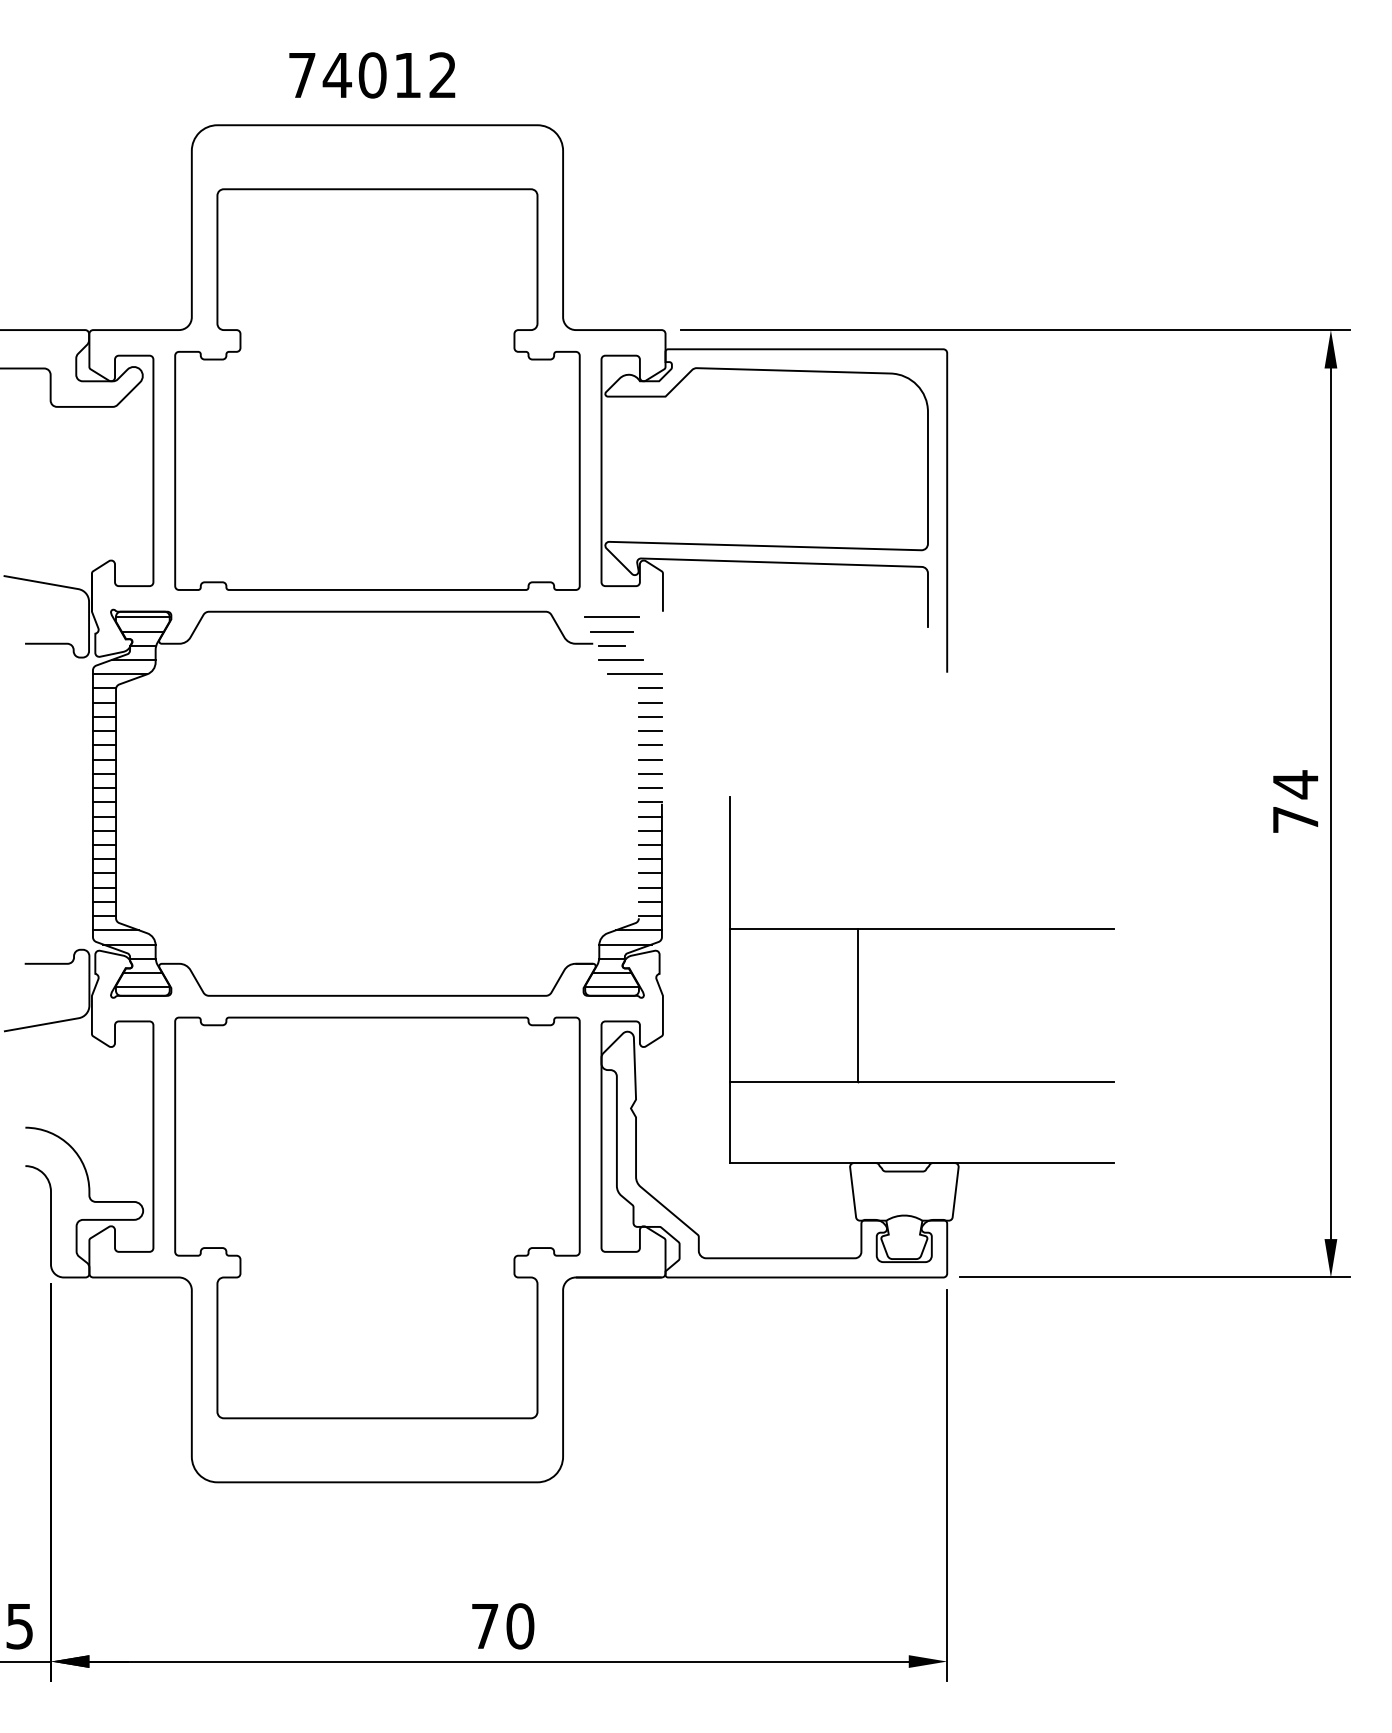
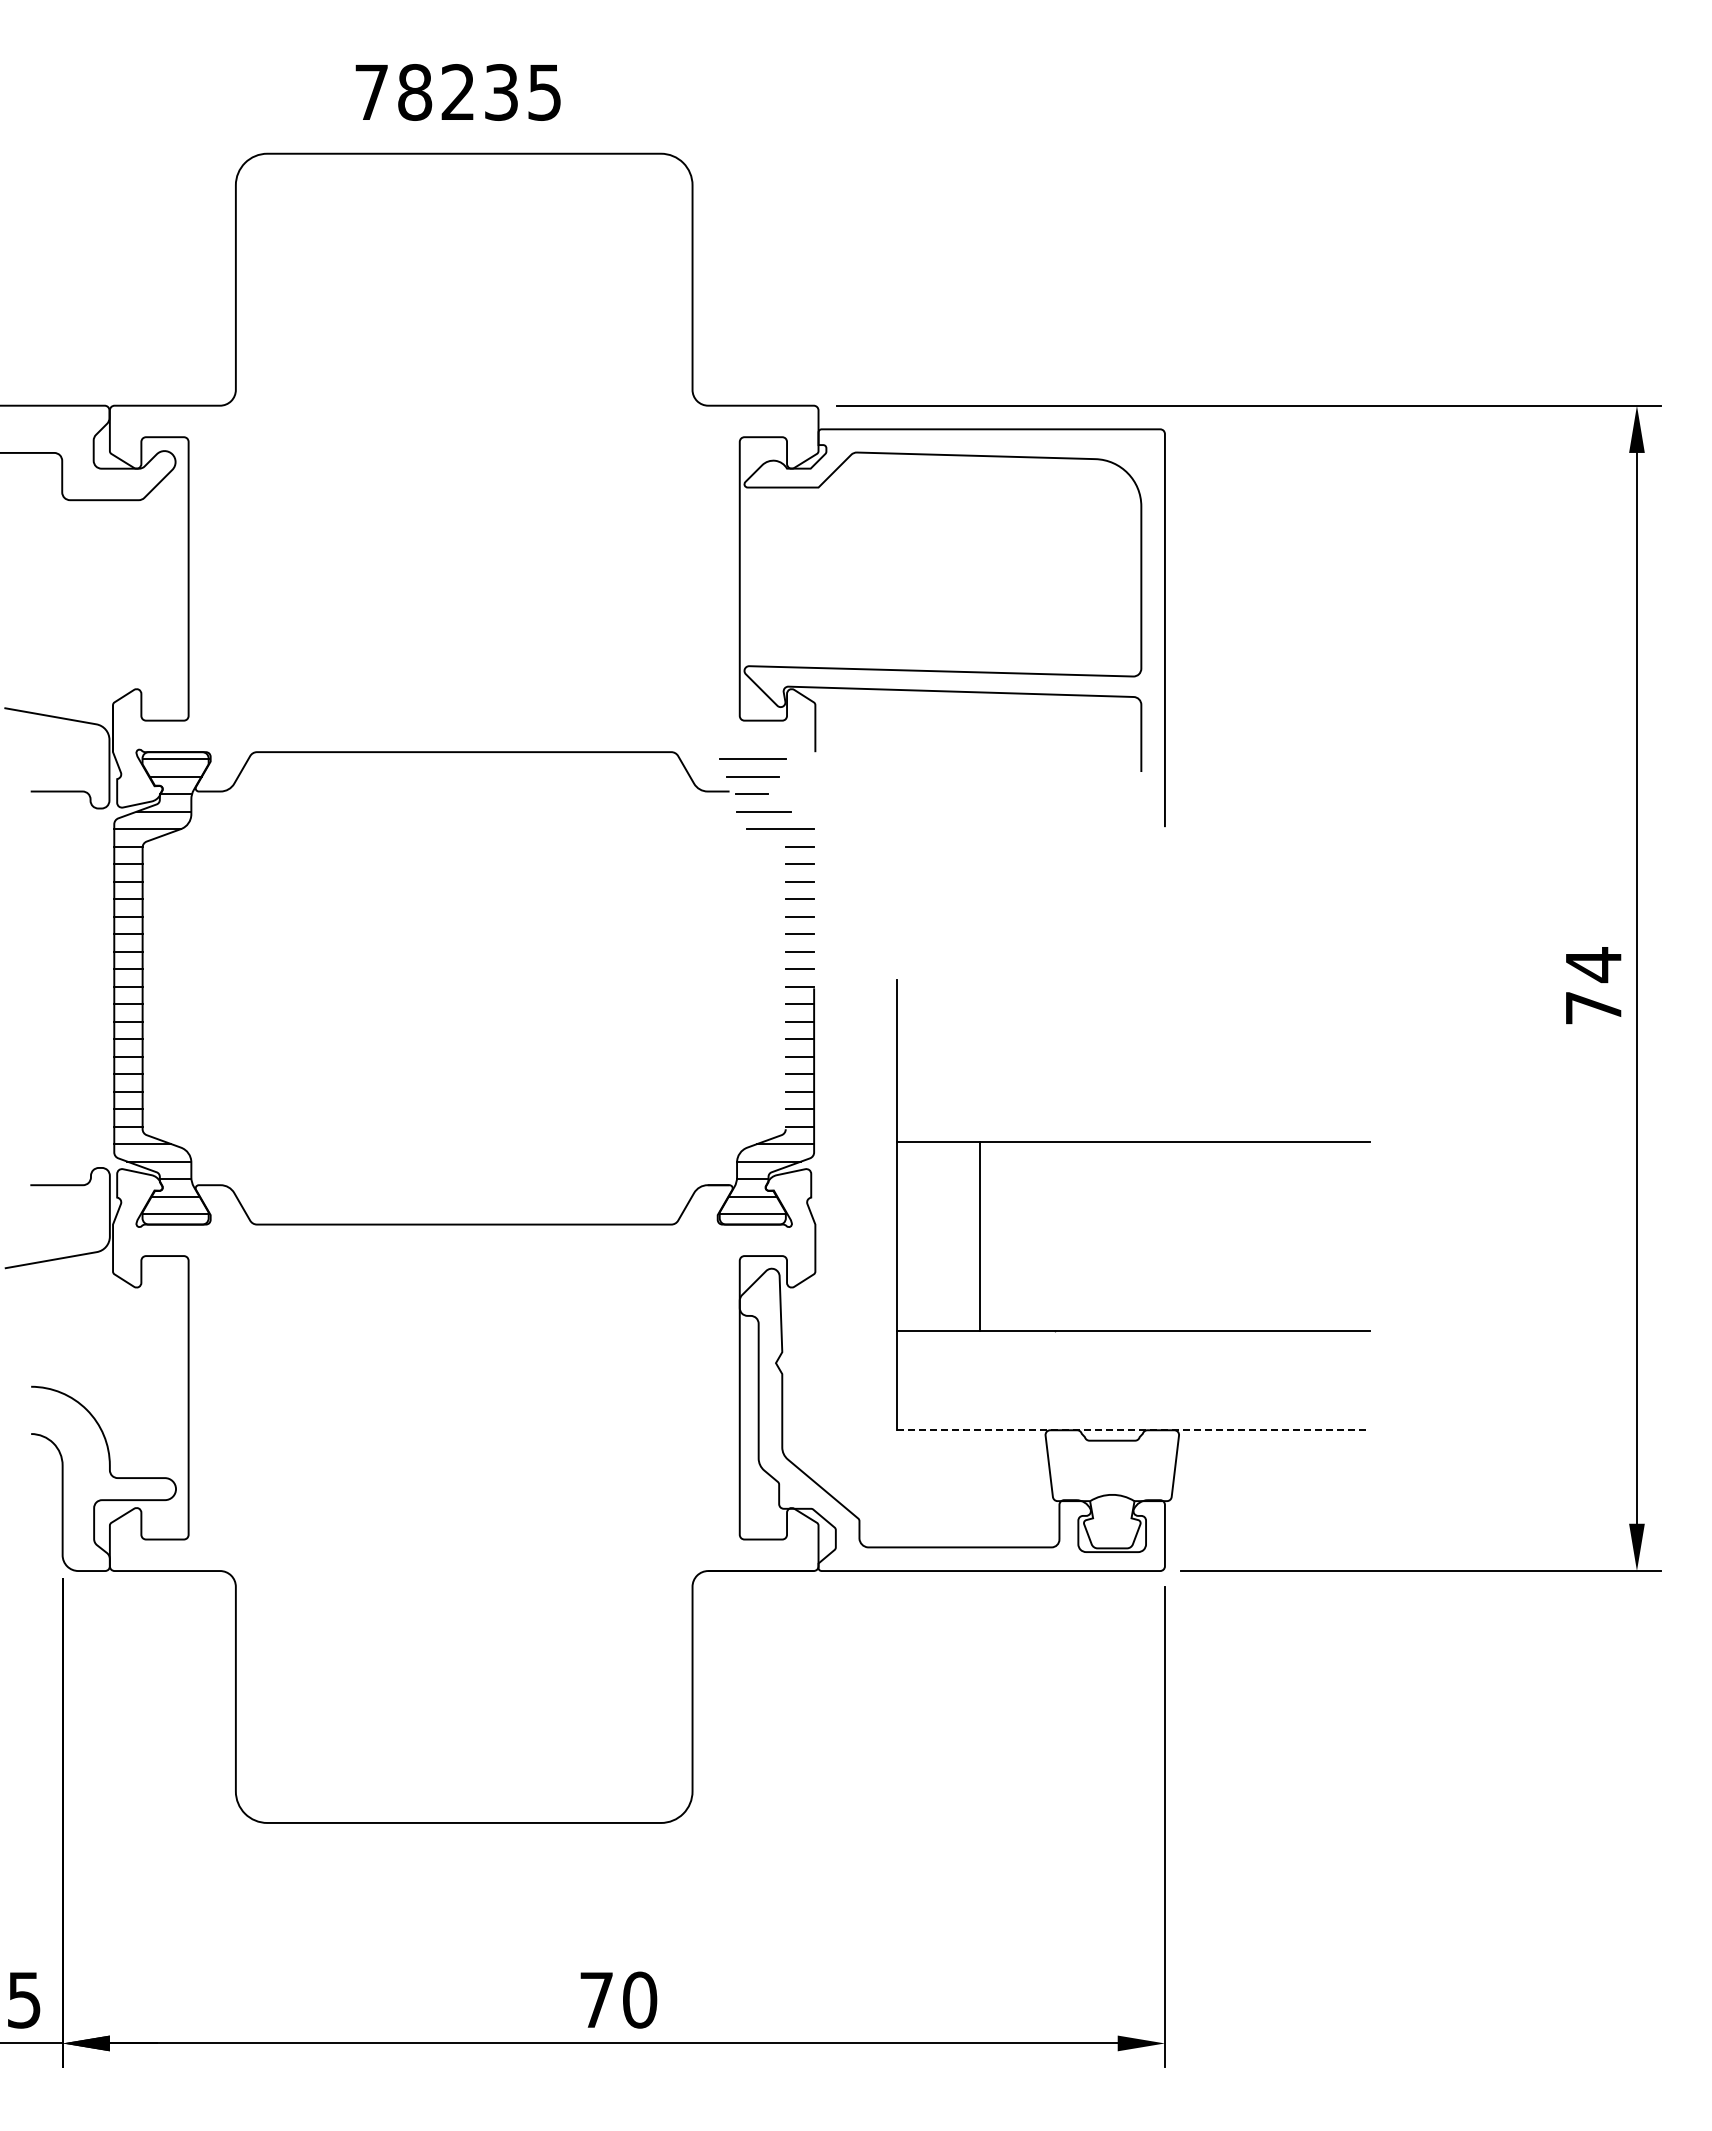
text: (389, 75) -> (478, 92), 74012 -> 78235
part: (376, 389) -> (463, 478), removed
line: (857, 1005) -> (979, 1236), moved
line: (921, 1163) -> (1133, 1430), solid -> dashed
part: (376, 1217) -> (463, 1497), removed

